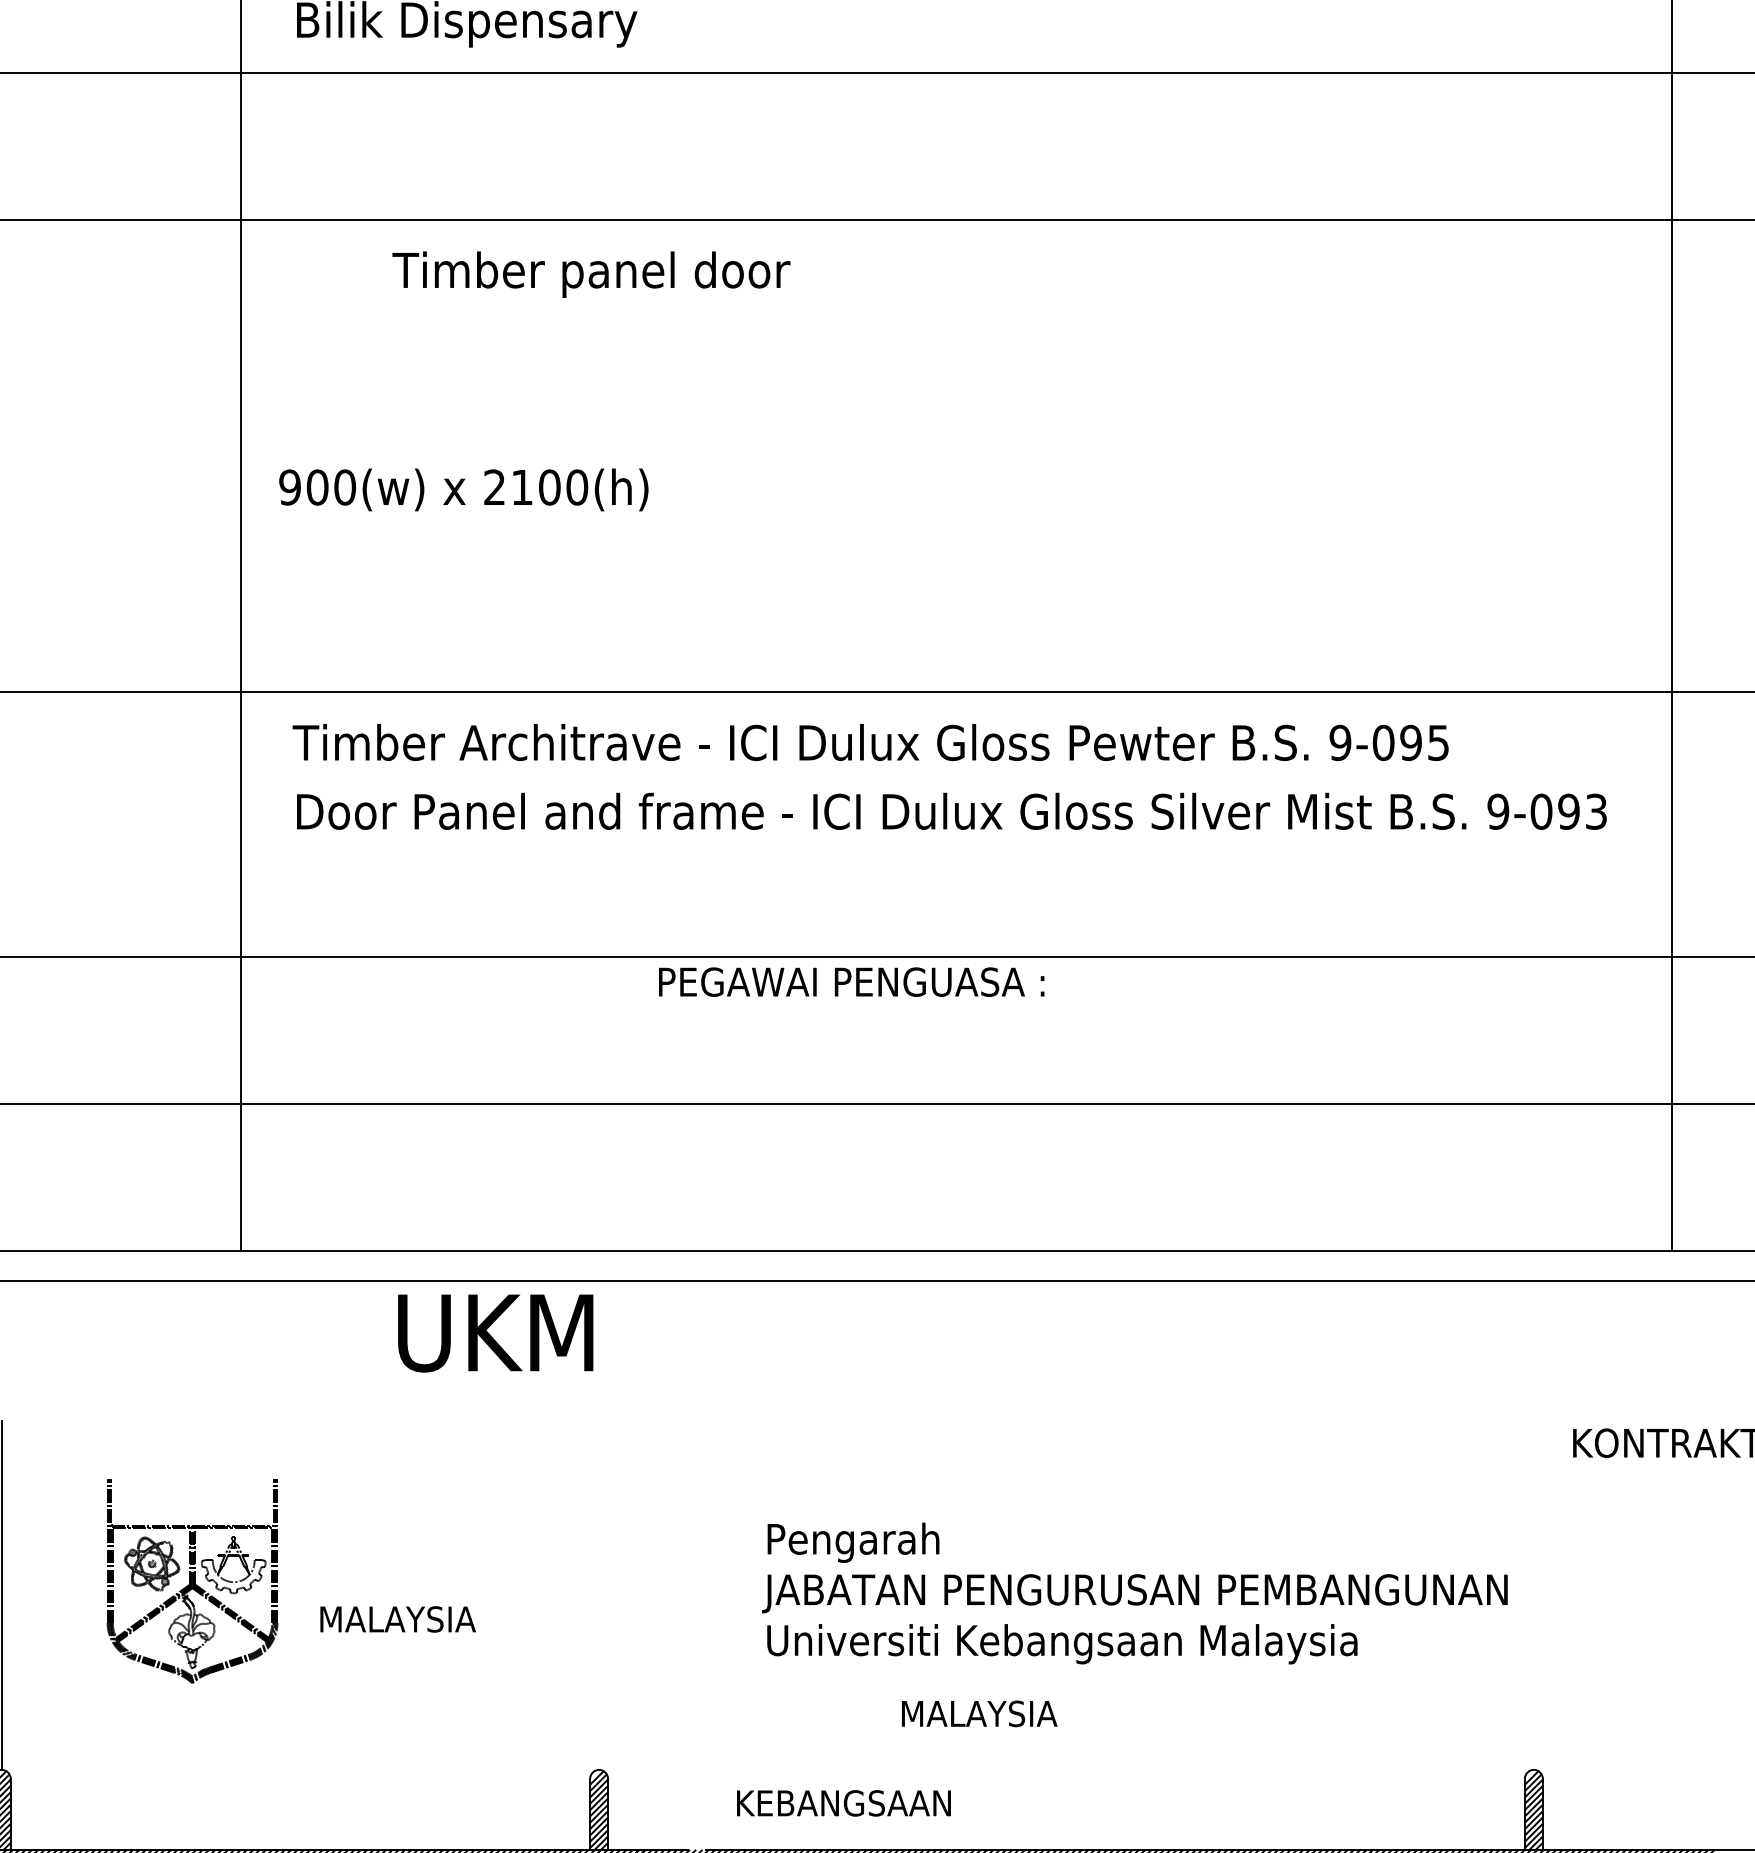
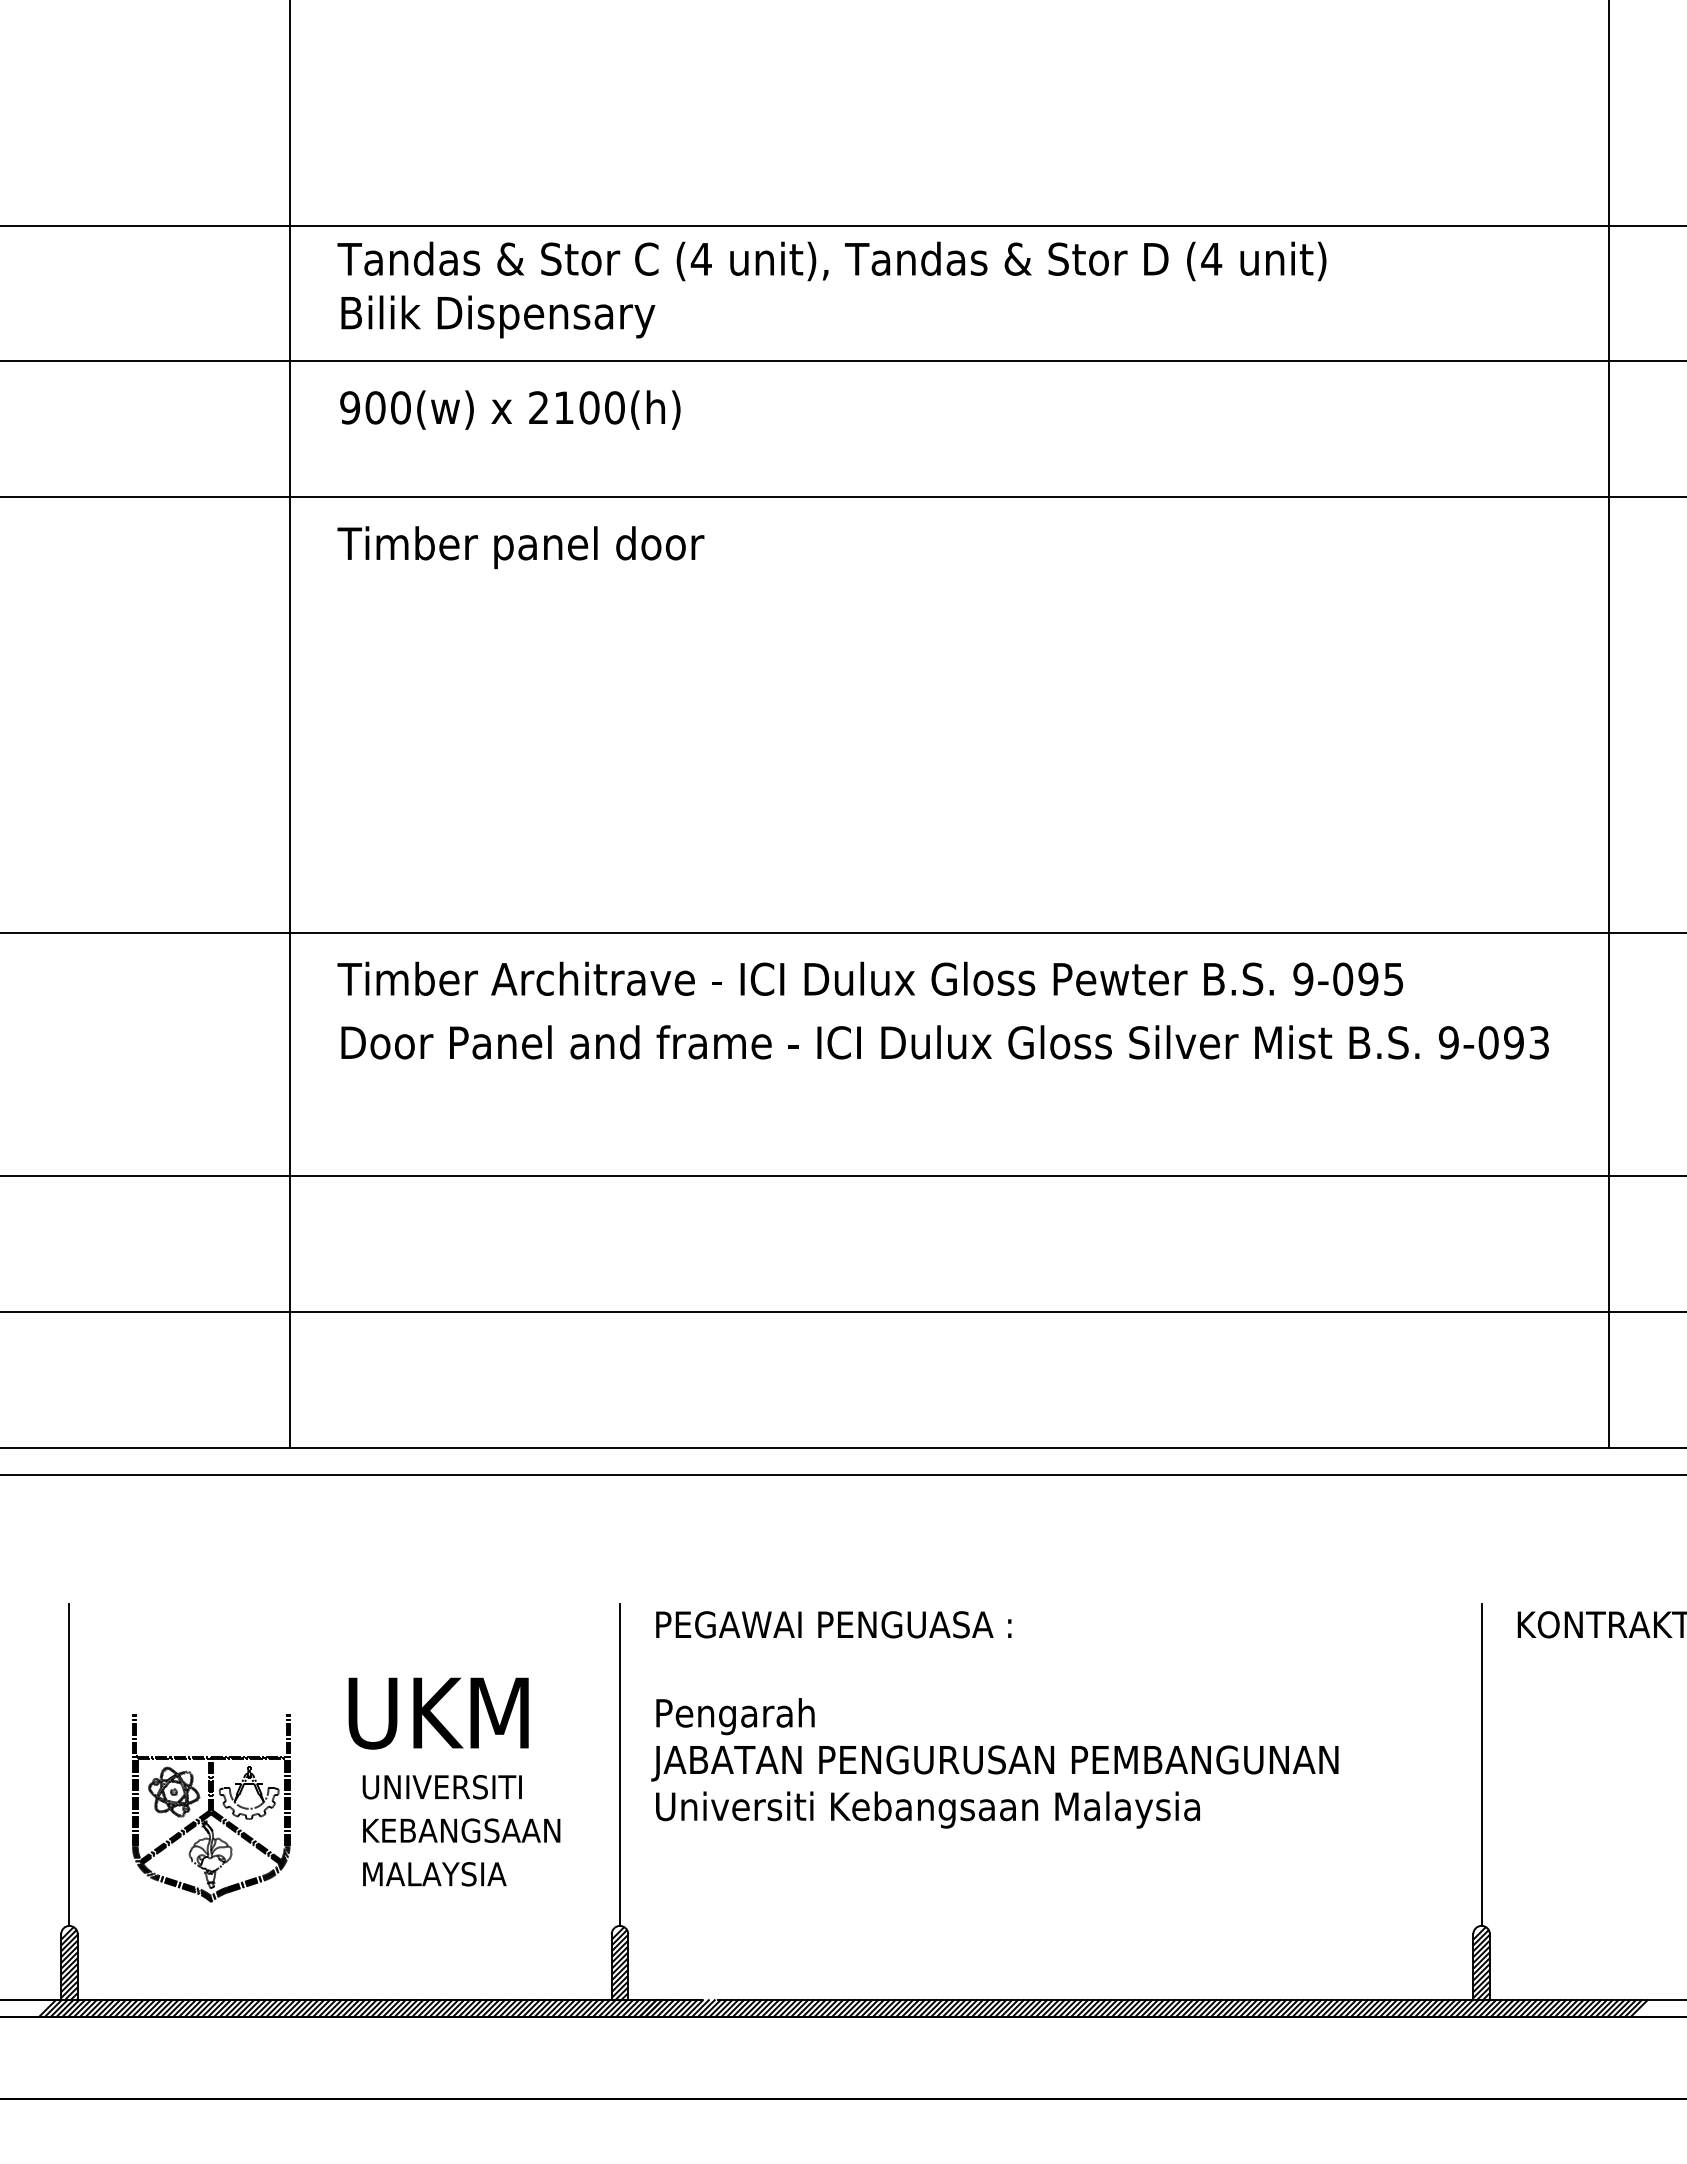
text: (590, 274) -> (520, 547), moved
text: (464, 489) -> (510, 409), moved
text: (851, 981) -> (833, 1624), moved
text: (495, 1333) -> (438, 1713), moved
part: (192, 1581) -> (211, 1808), moved
text: (1134, 1593) -> (994, 1763), moved
line: (599, 1594) -> (620, 1764), added
line: (1533, 1594) -> (1481, 1764), added
text: (405, 1619) -> (441, 1787), MALAYSIA -> UNIVERSITI
text: (979, 1714) -> (434, 1874), moved
text: (843, 1803) -> (461, 1830), moved

